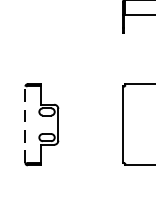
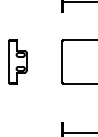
line: (26, 124) -> (9, 61), dashed -> solid

